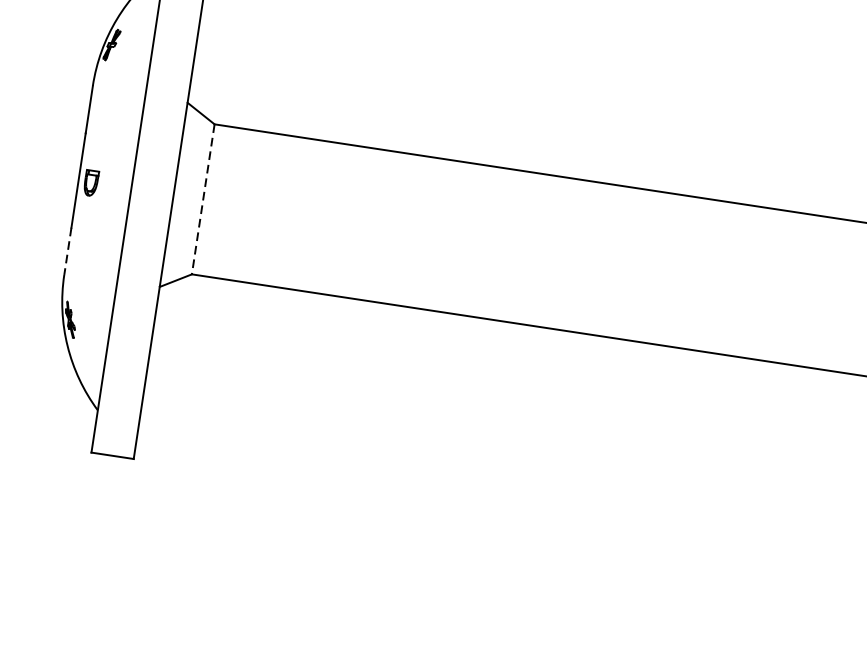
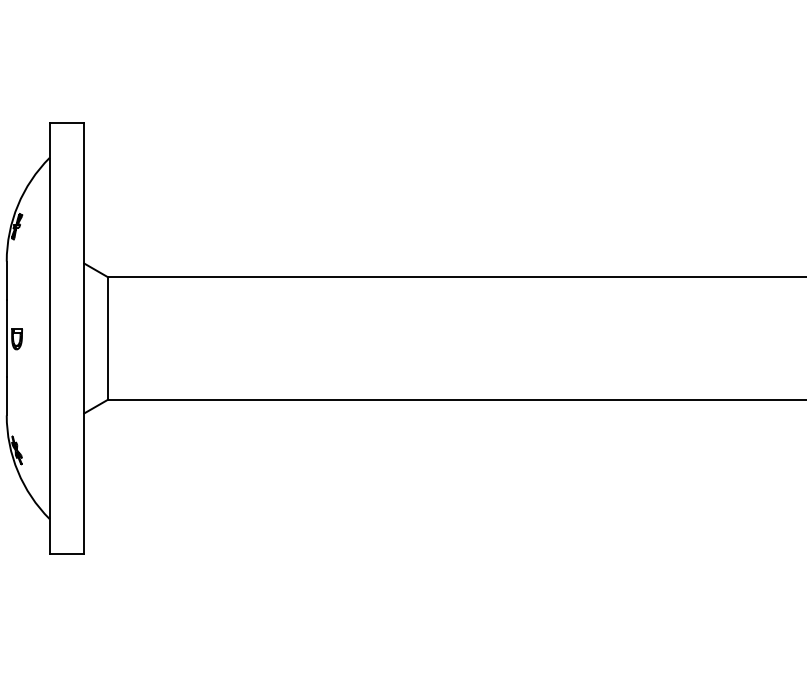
line: (203, 199) -> (108, 338), dashed -> solid
line: (67, 251) -> (6, 396), dashed -> solid

